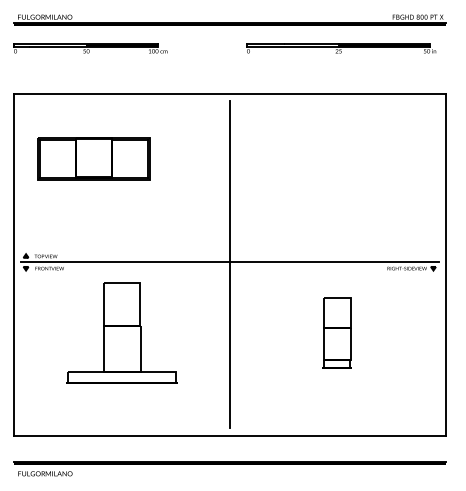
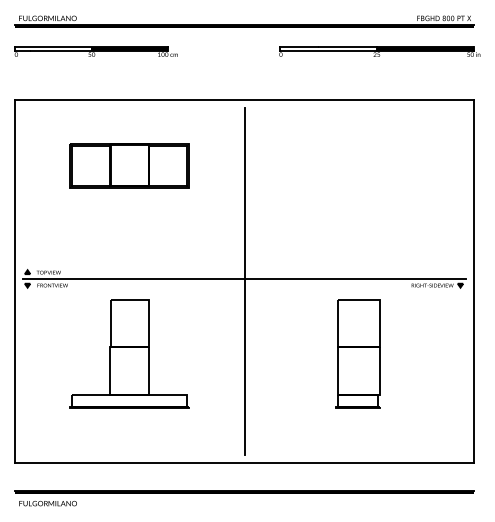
part: (341, 48) -> (379, 51), moved
part: (93, 158) -> (129, 165), moved
part: (336, 332) -> (357, 353), size x1.43

